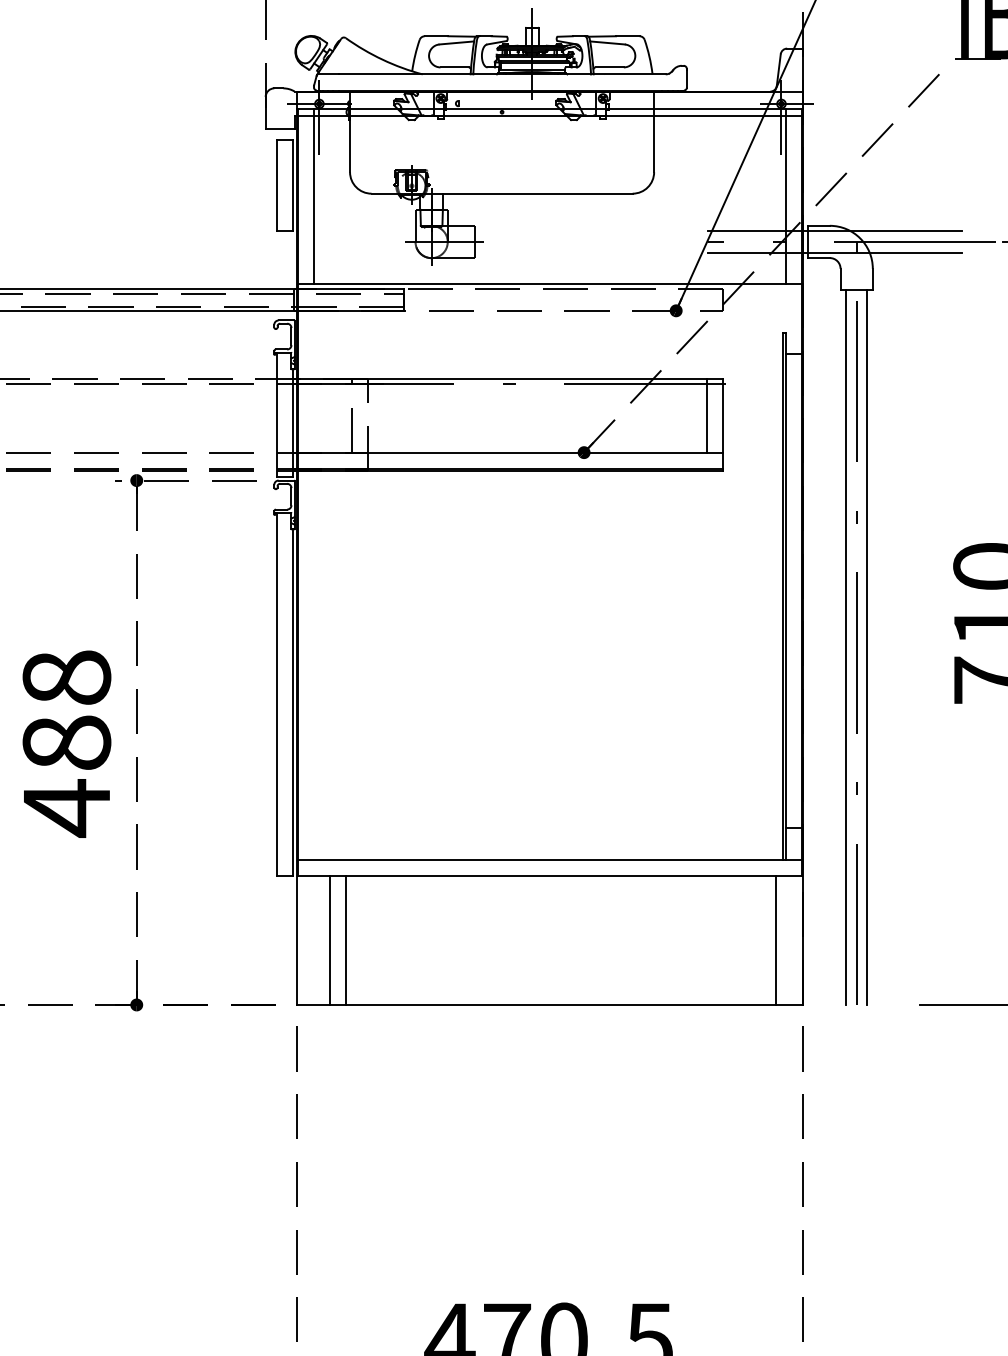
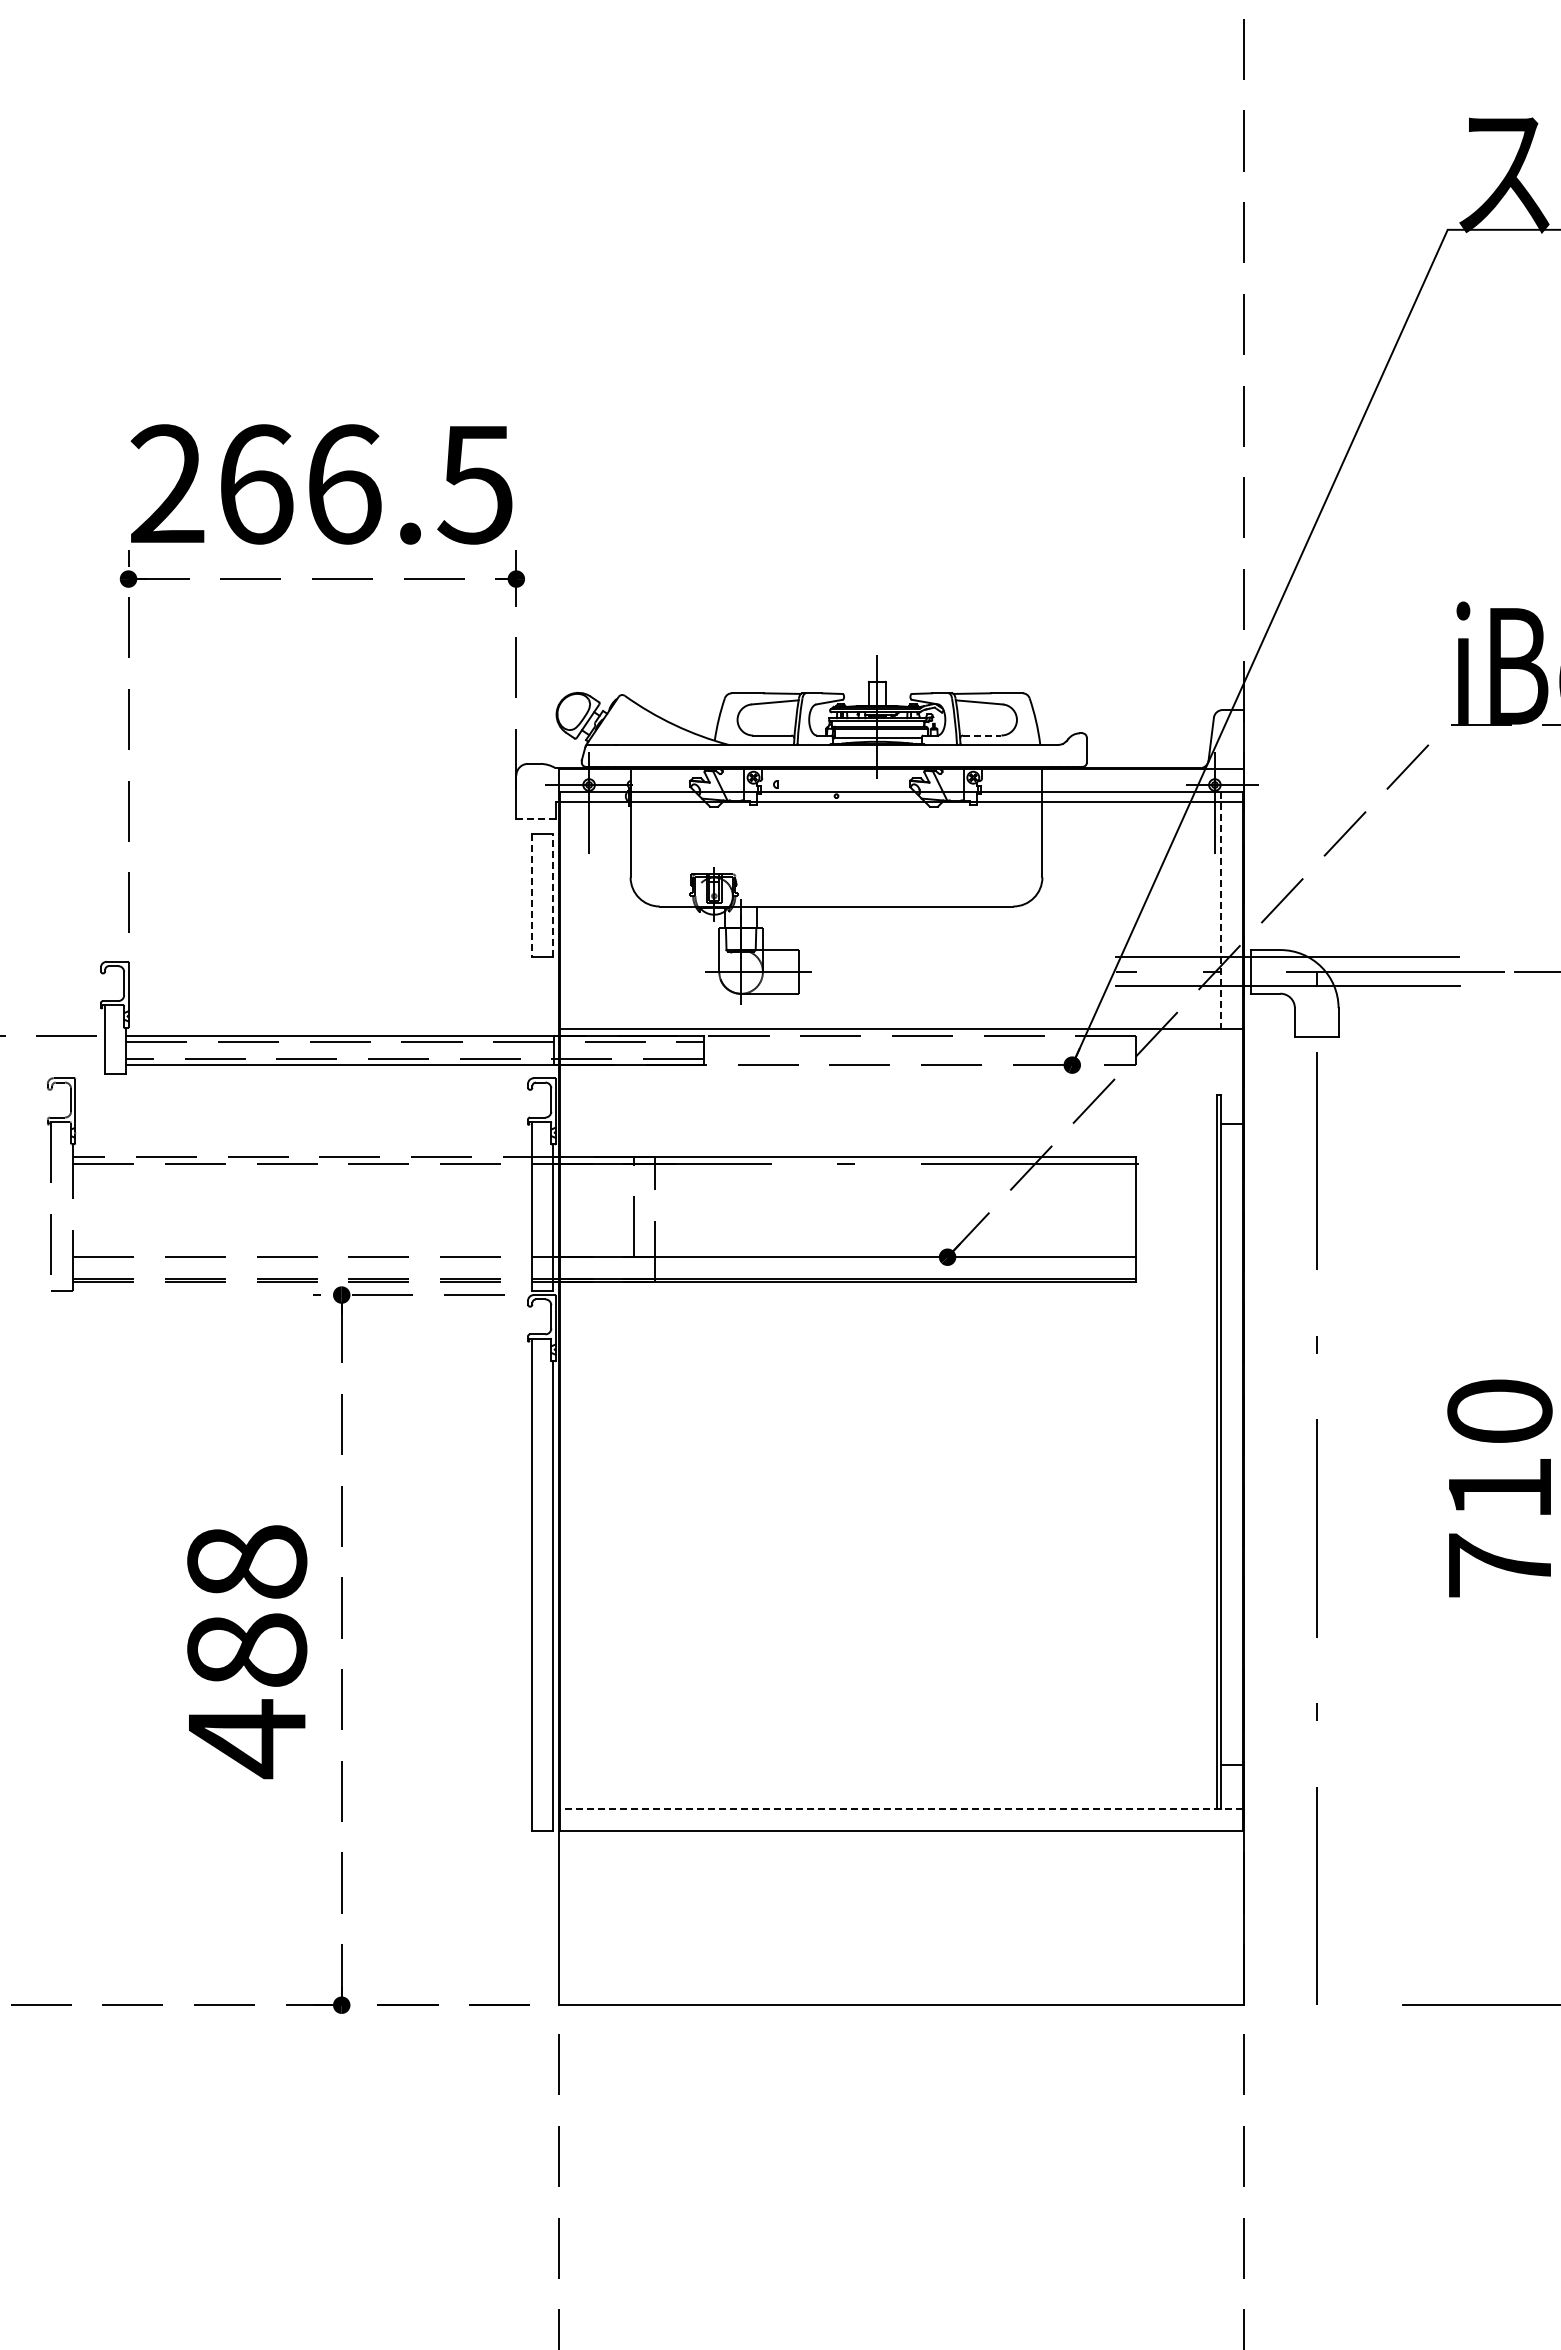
line: (609, 67) -> (982, 735), solid -> dashed
line: (280, 129) -> (536, 819), solid -> dashed
line: (276, 185) -> (531, 895), solid -> dashed
line: (293, 185) -> (553, 895), solid -> dashed
line: (313, 196) -> (581, 910), removed
line: (785, 197) -> (1220, 911), solid -> dashed
line: (706, 415) -> (1113, 1206), removed
line: (846, 647) -> (1302, 1521), removed
line: (867, 647) -> (1331, 1521), removed
line: (549, 859) -> (900, 1808), solid -> dashed
line: (330, 940) -> (603, 1917), removed
line: (346, 940) -> (625, 1917), removed
line: (776, 940) -> (1207, 1917), removed

